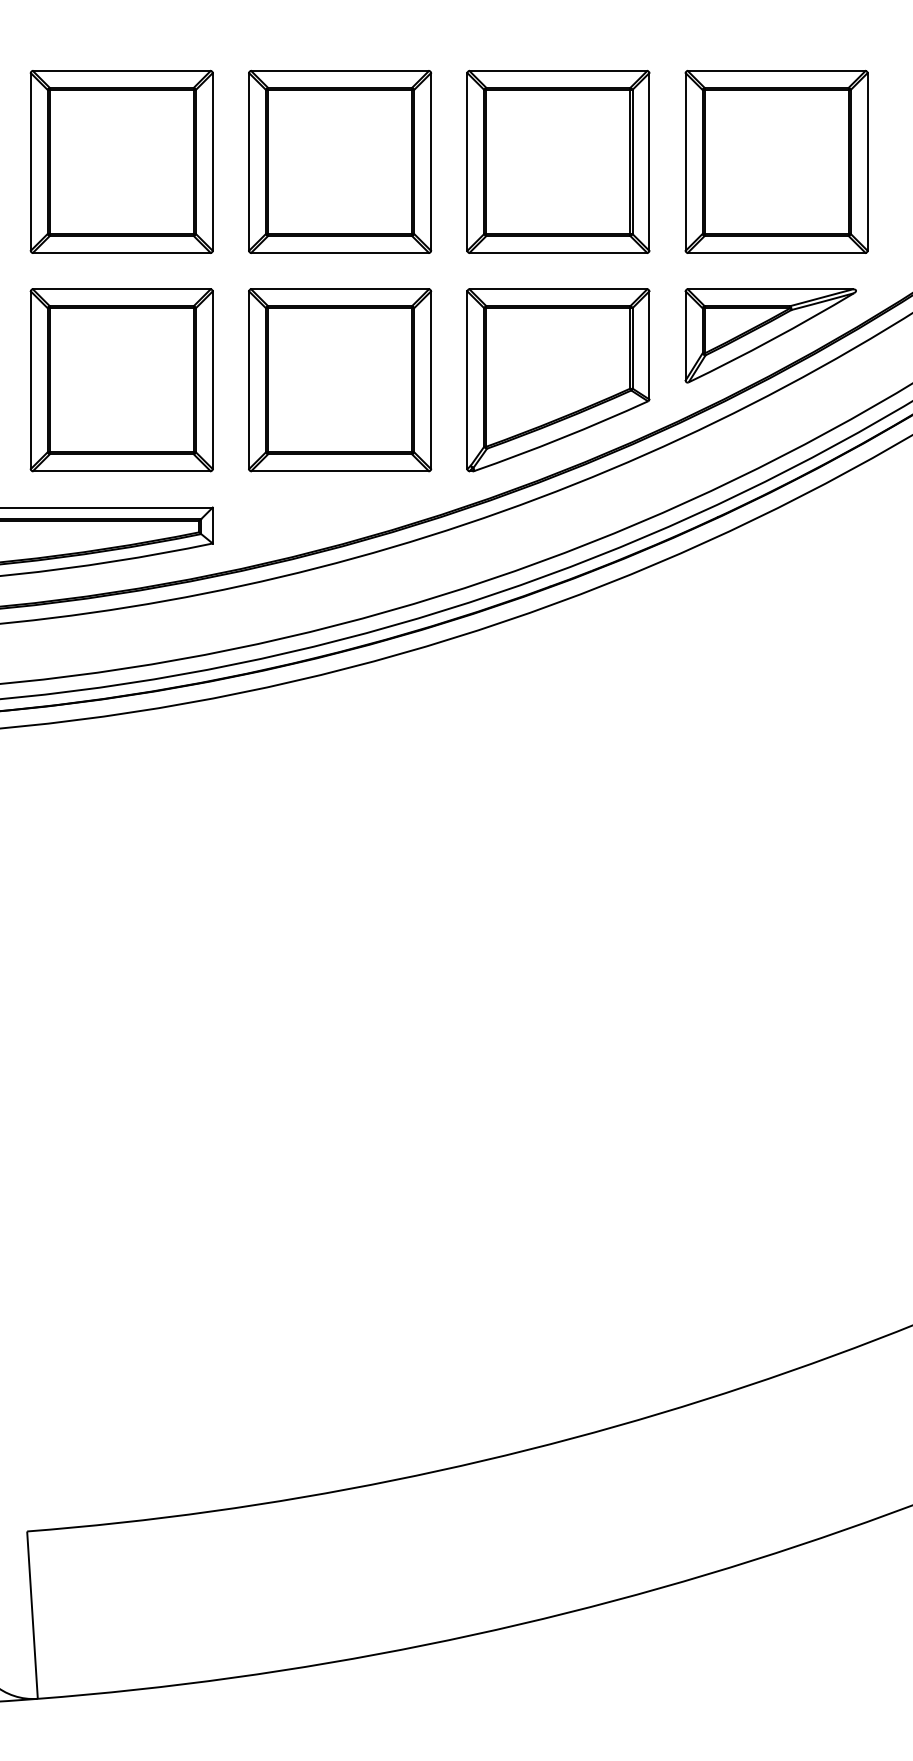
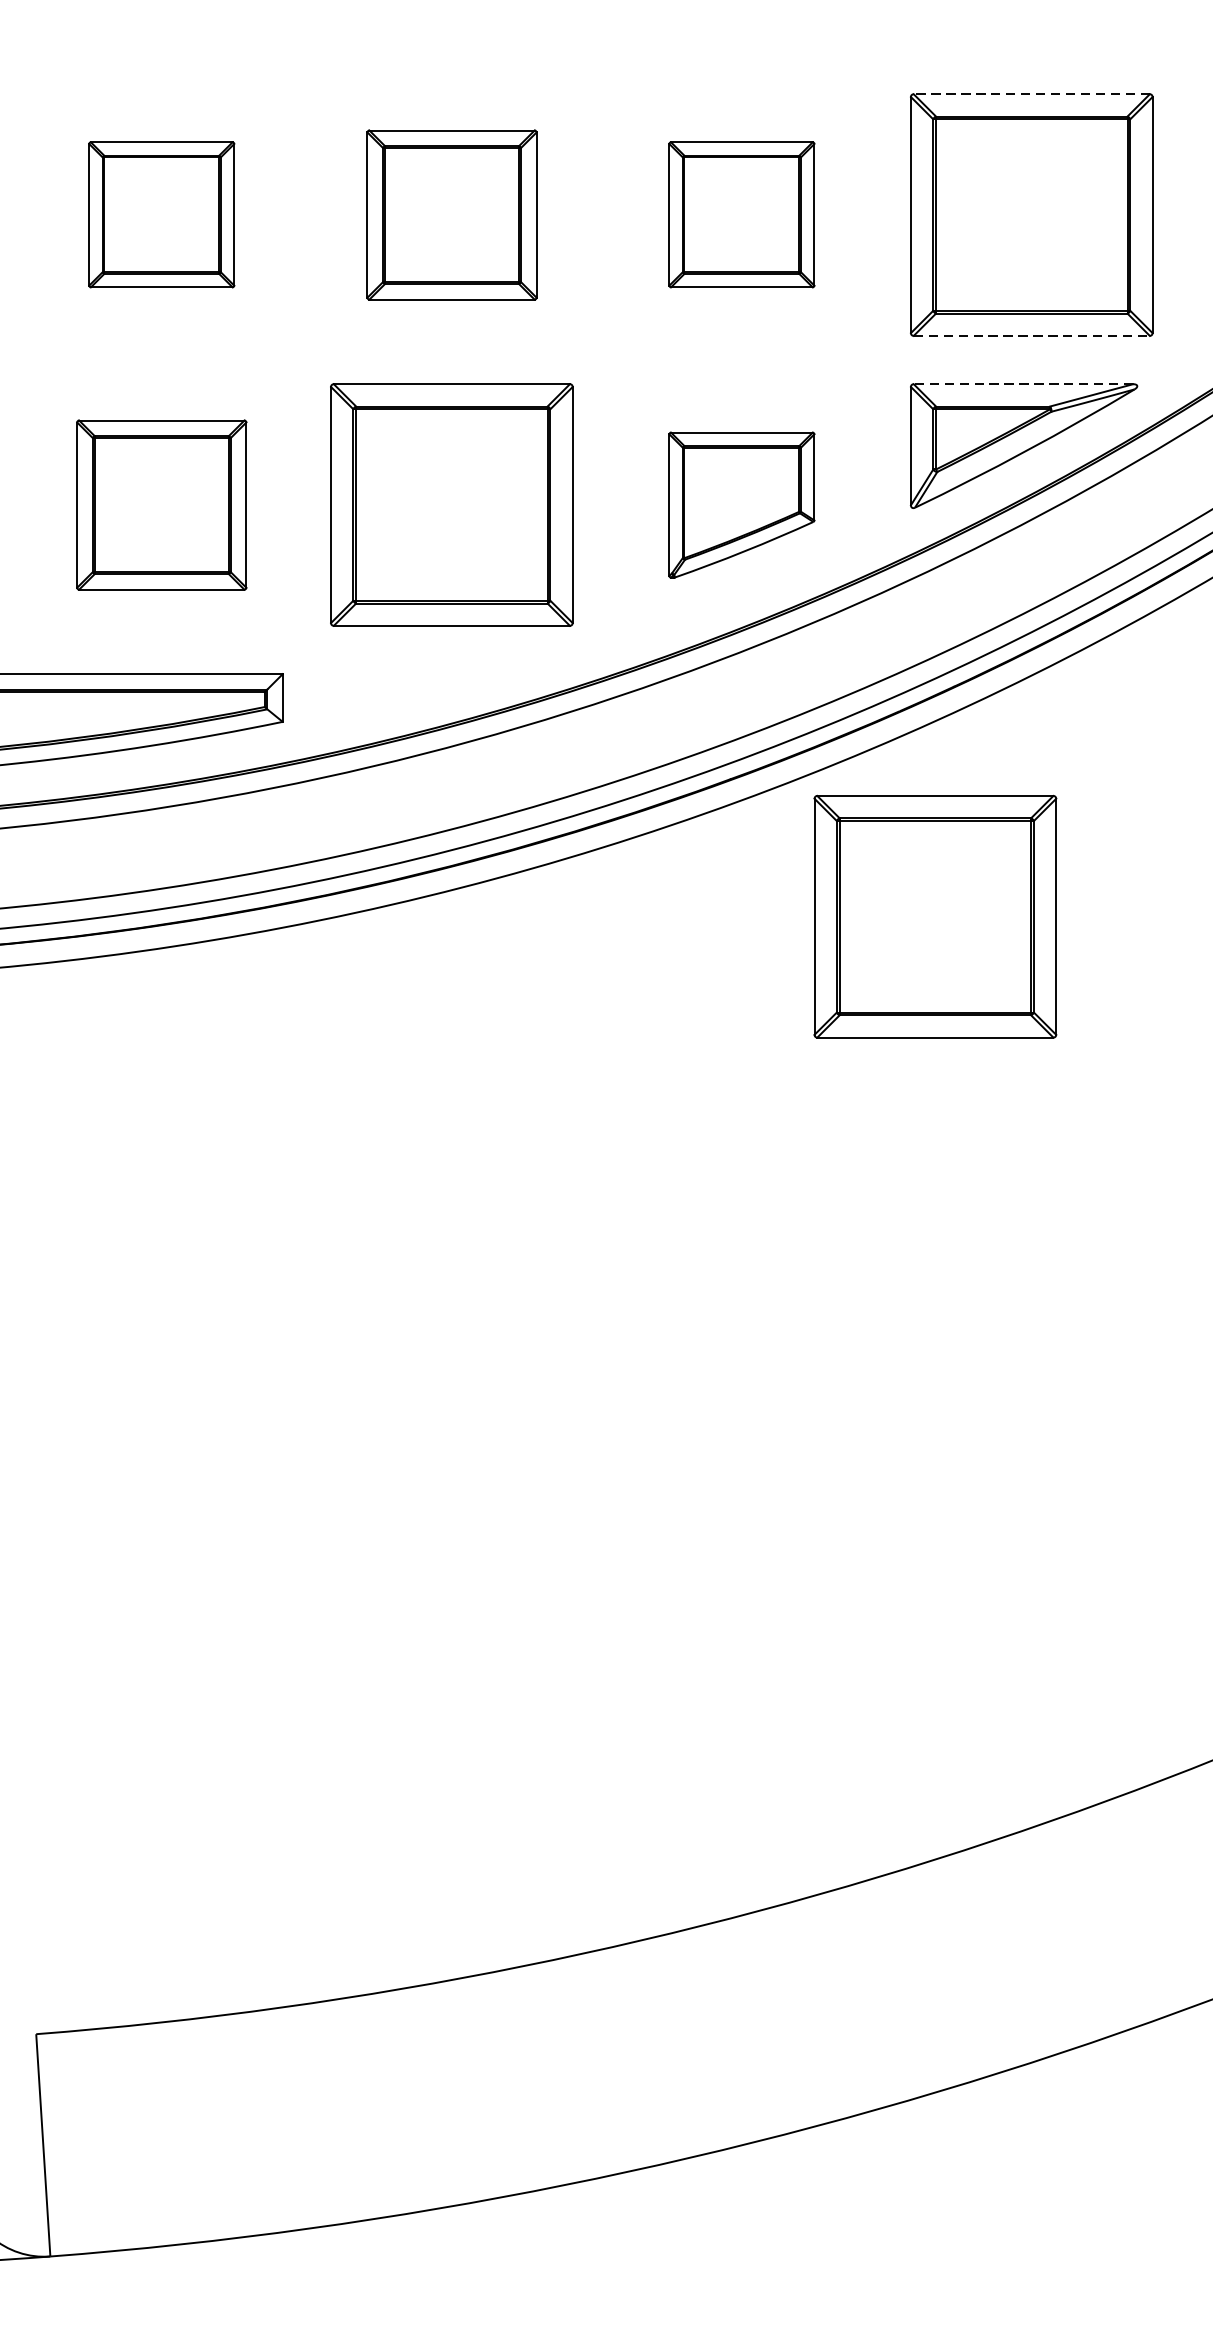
line: (776, 71) -> (1031, 94), solid -> dashed
part: (121, 161) -> (161, 214), size x0.6
part: (340, 161) -> (452, 214), size x0.7
part: (558, 161) -> (741, 214), size x0.6
line: (776, 252) -> (1031, 335), solid -> dashed
line: (770, 289) -> (1023, 384), solid -> dashed
part: (121, 380) -> (161, 505), size x0.7
part: (558, 380) -> (741, 505), size x0.6
part: (704, 690) -> (935, 917), added

